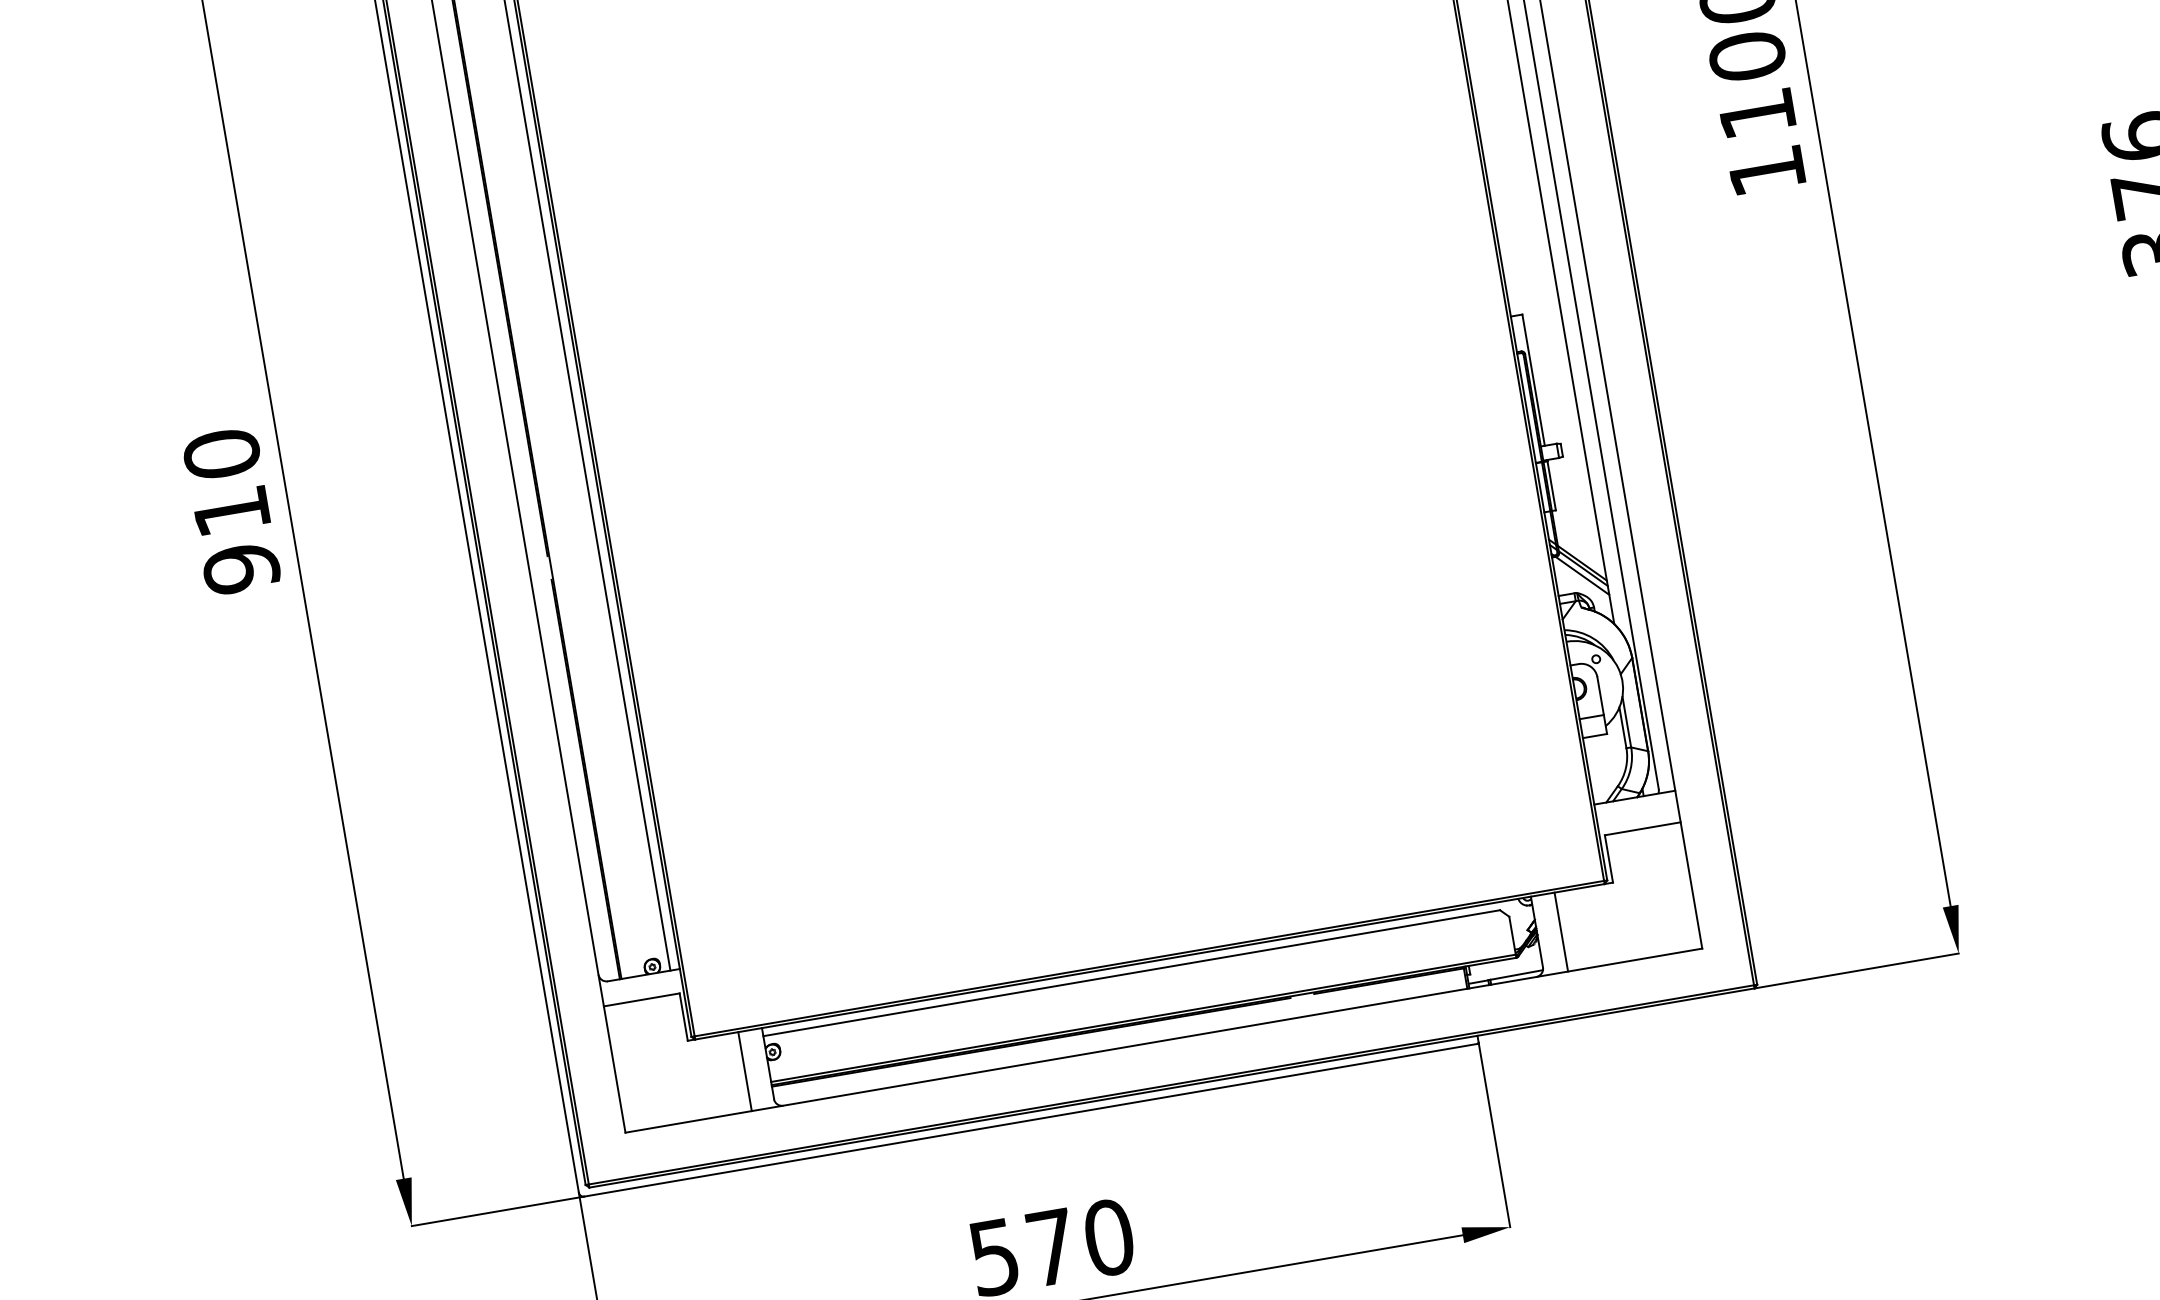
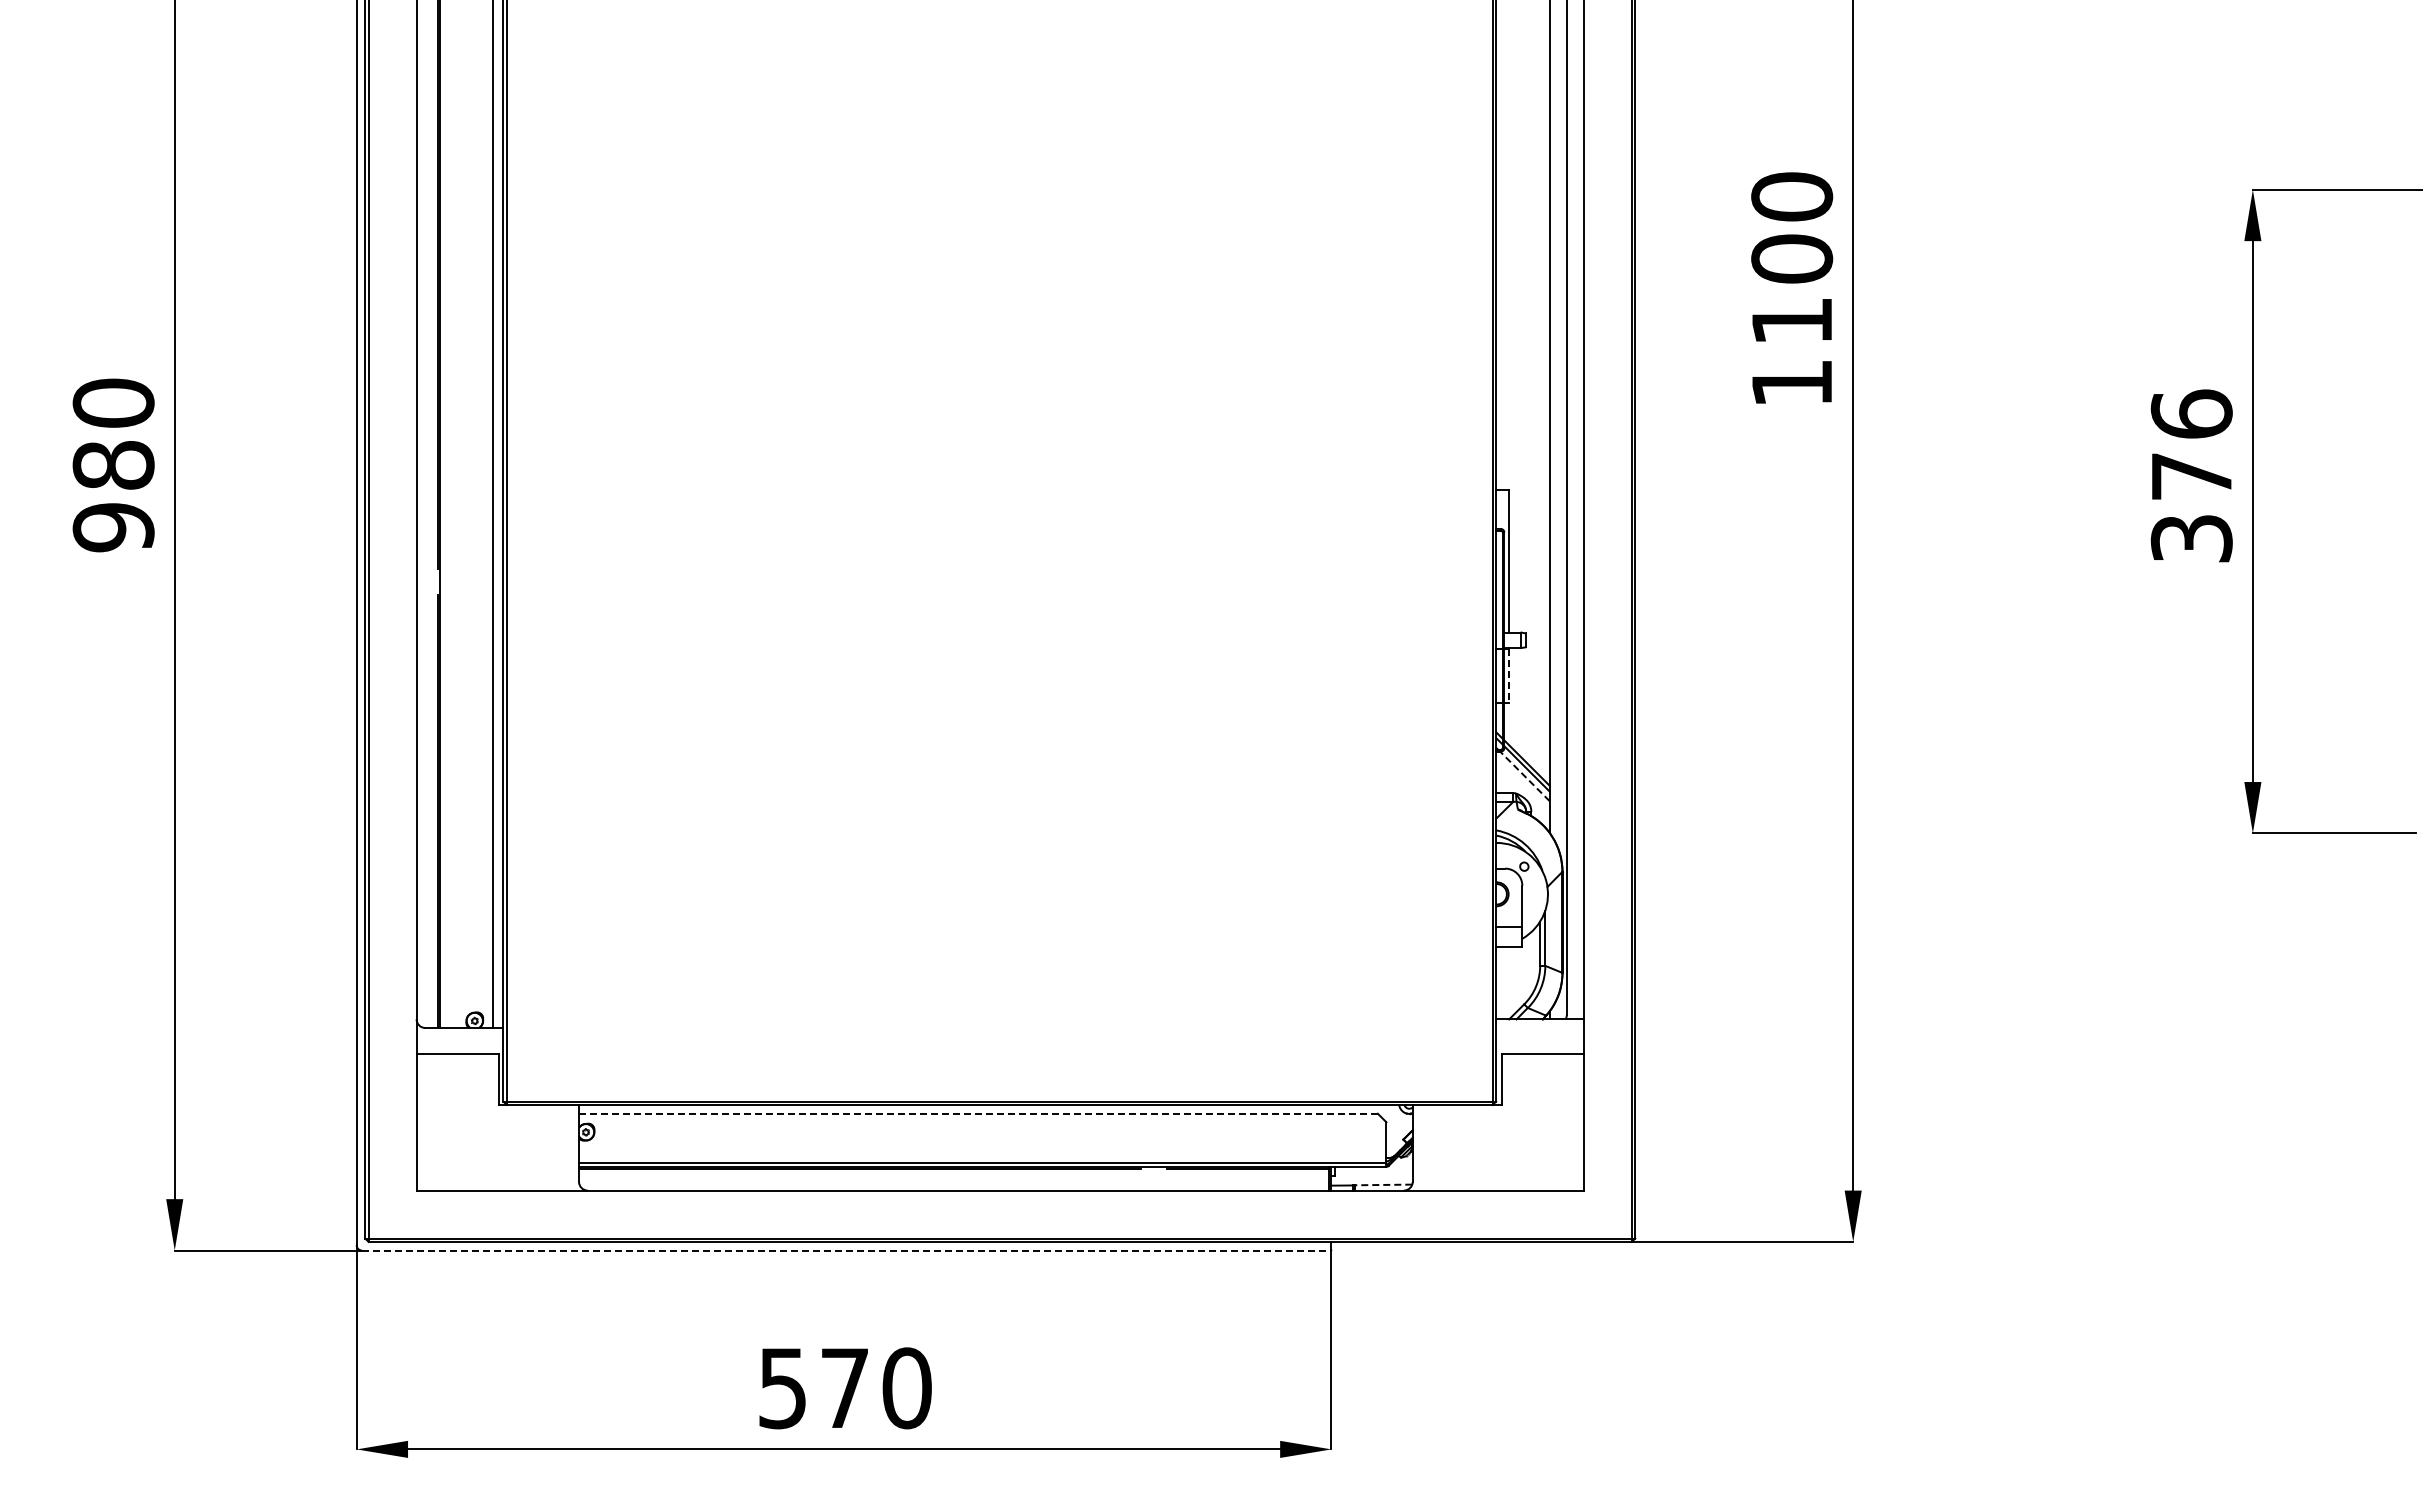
line: (1551, 485) -> (1508, 675), solid -> dashed
text: (231, 511) -> (113, 465), 910 -> 980
line: (1582, 576) -> (1524, 776), solid -> dashed
line: (1561, 931) -> (1438, 1147), removed
line: (1132, 972) -> (979, 1113), solid -> dashed
line: (1516, 974) -> (1383, 1184), solid -> dashed
line: (744, 1071) -> (553, 1147), removed
line: (1031, 1120) -> (846, 1250), solid -> dashed

